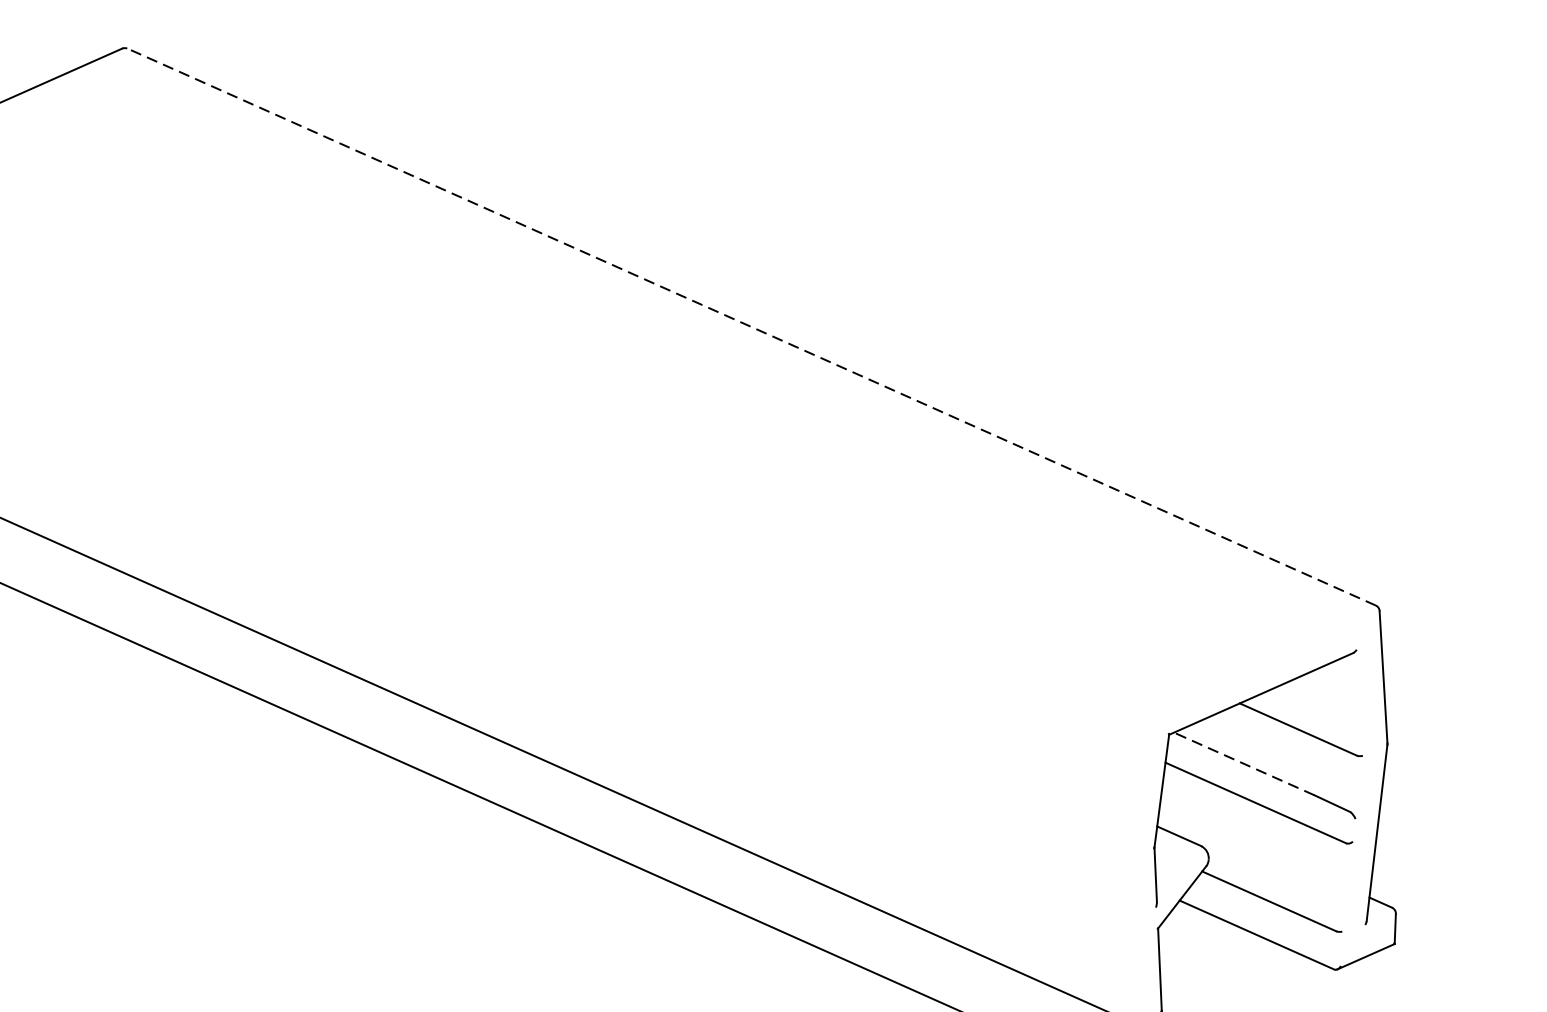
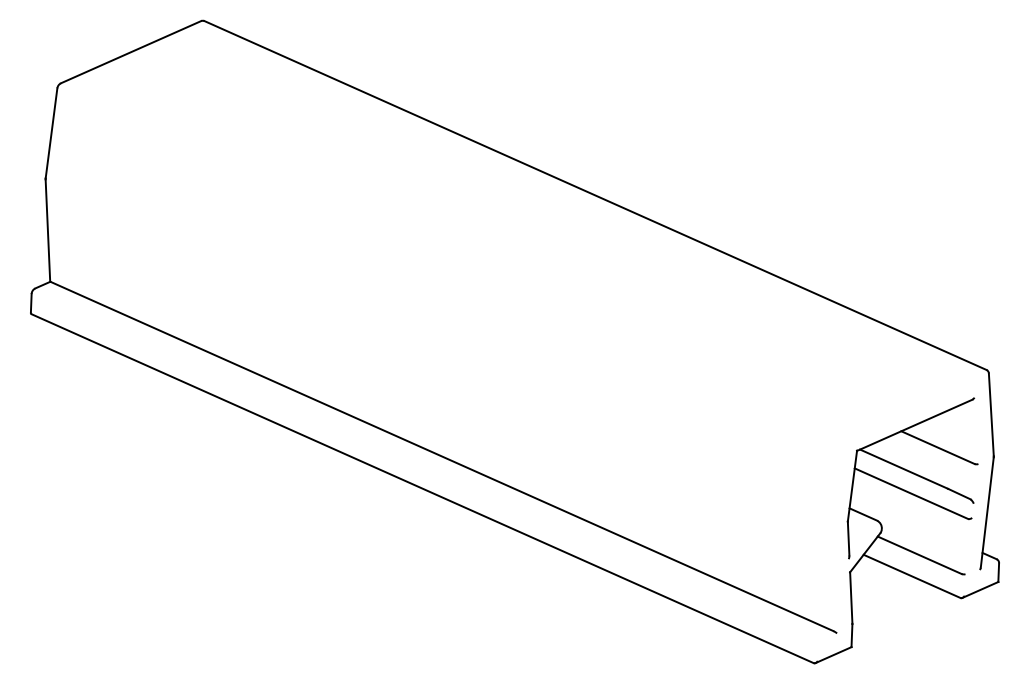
line: (751, 327) -> (595, 195), dashed -> solid
line: (1243, 764) -> (903, 469), dashed -> solid

